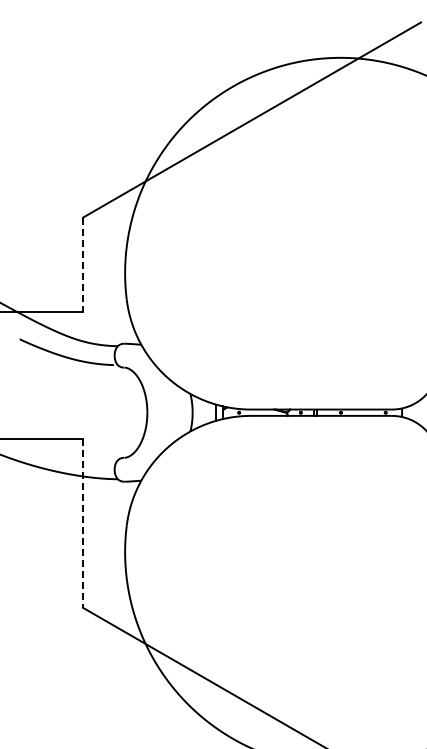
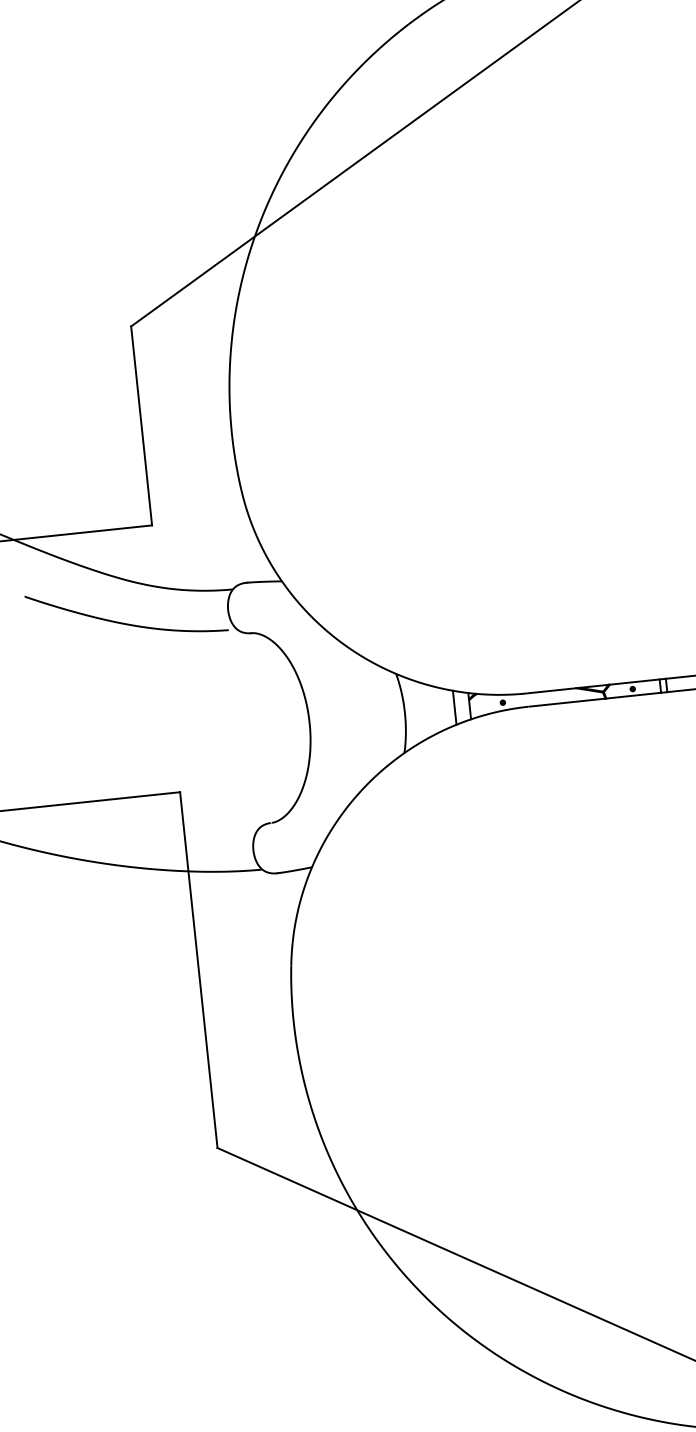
line: (83, 265) -> (142, 427), dashed -> solid
line: (83, 523) -> (199, 970), dashed -> solid

